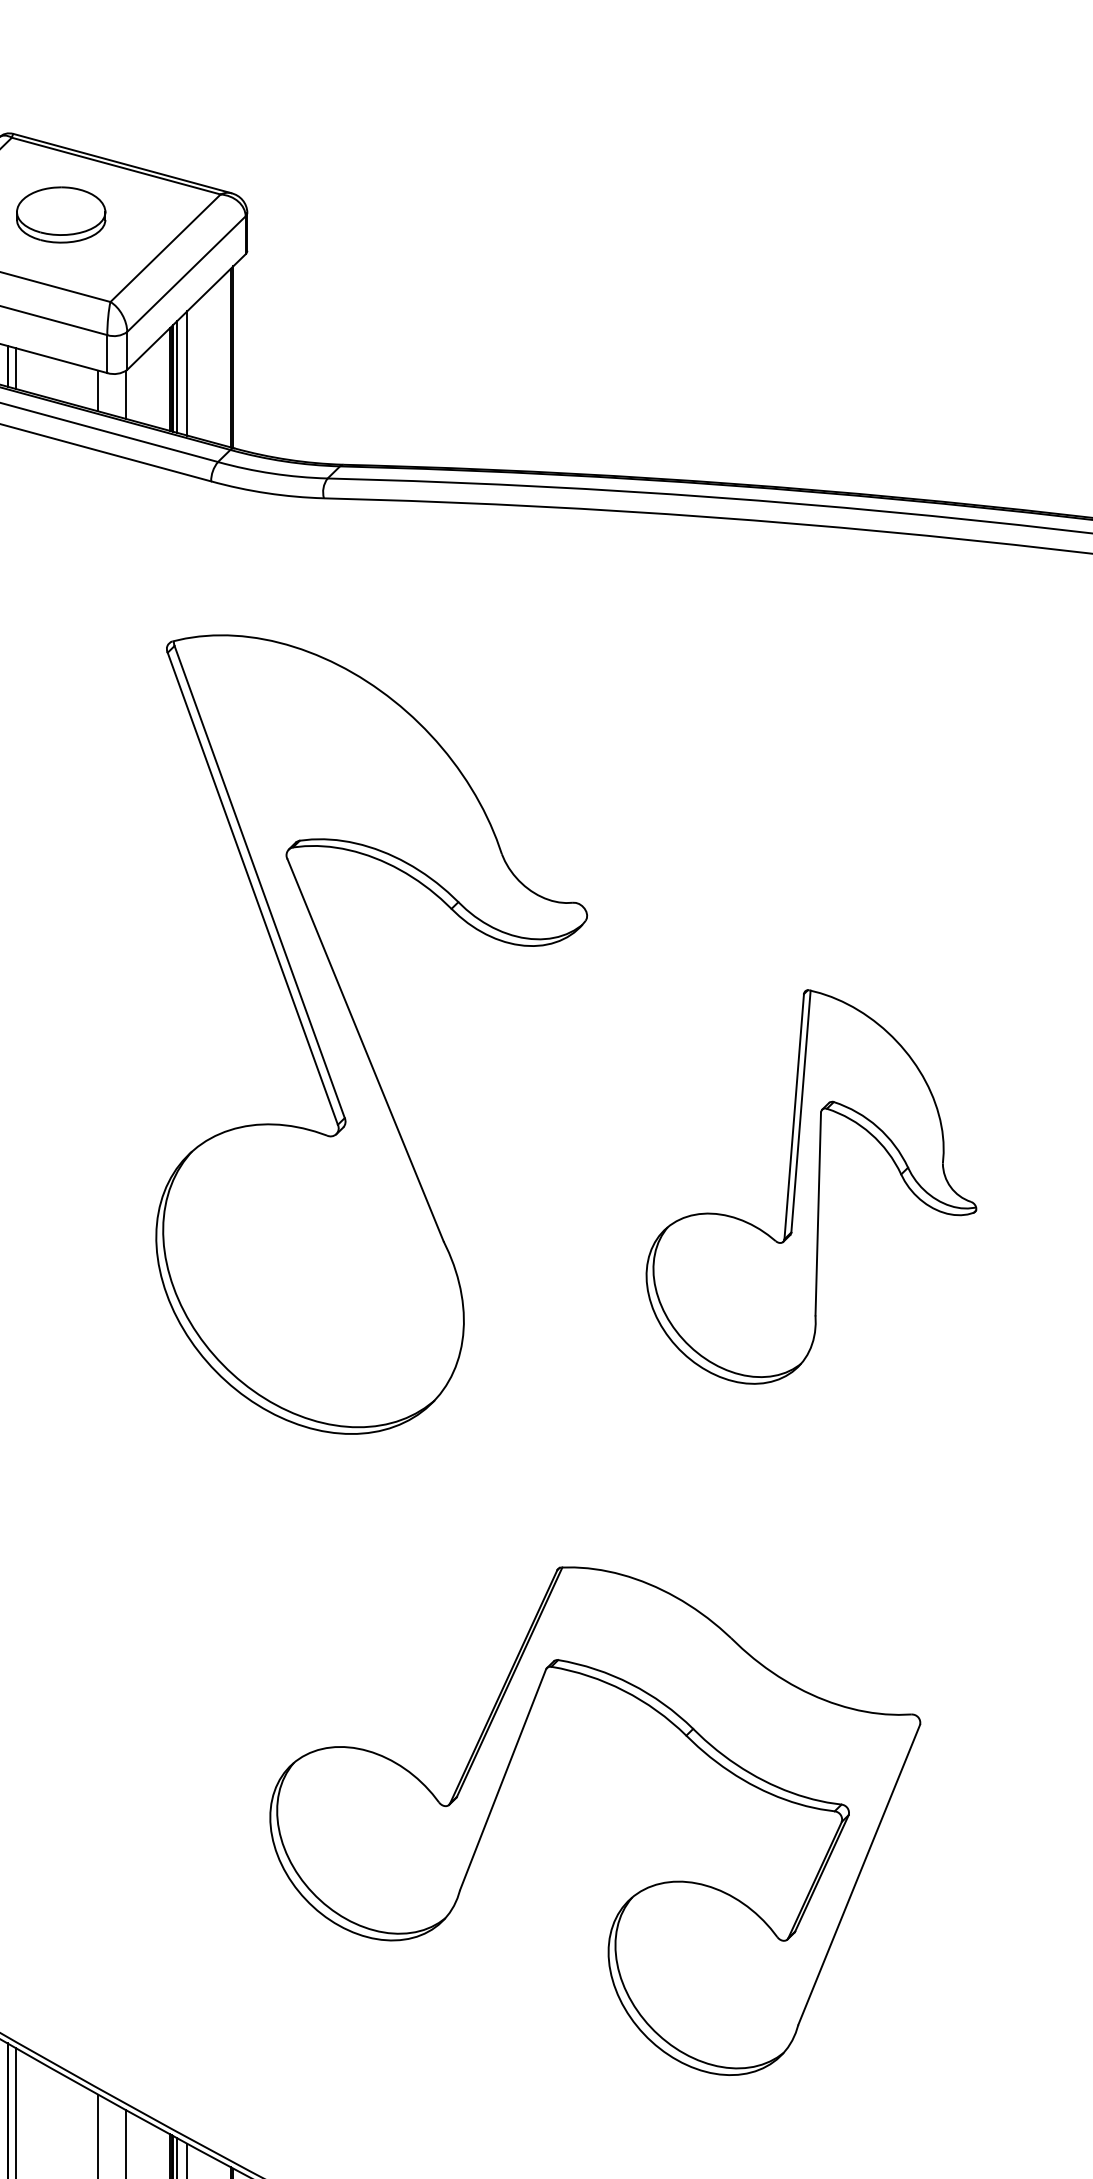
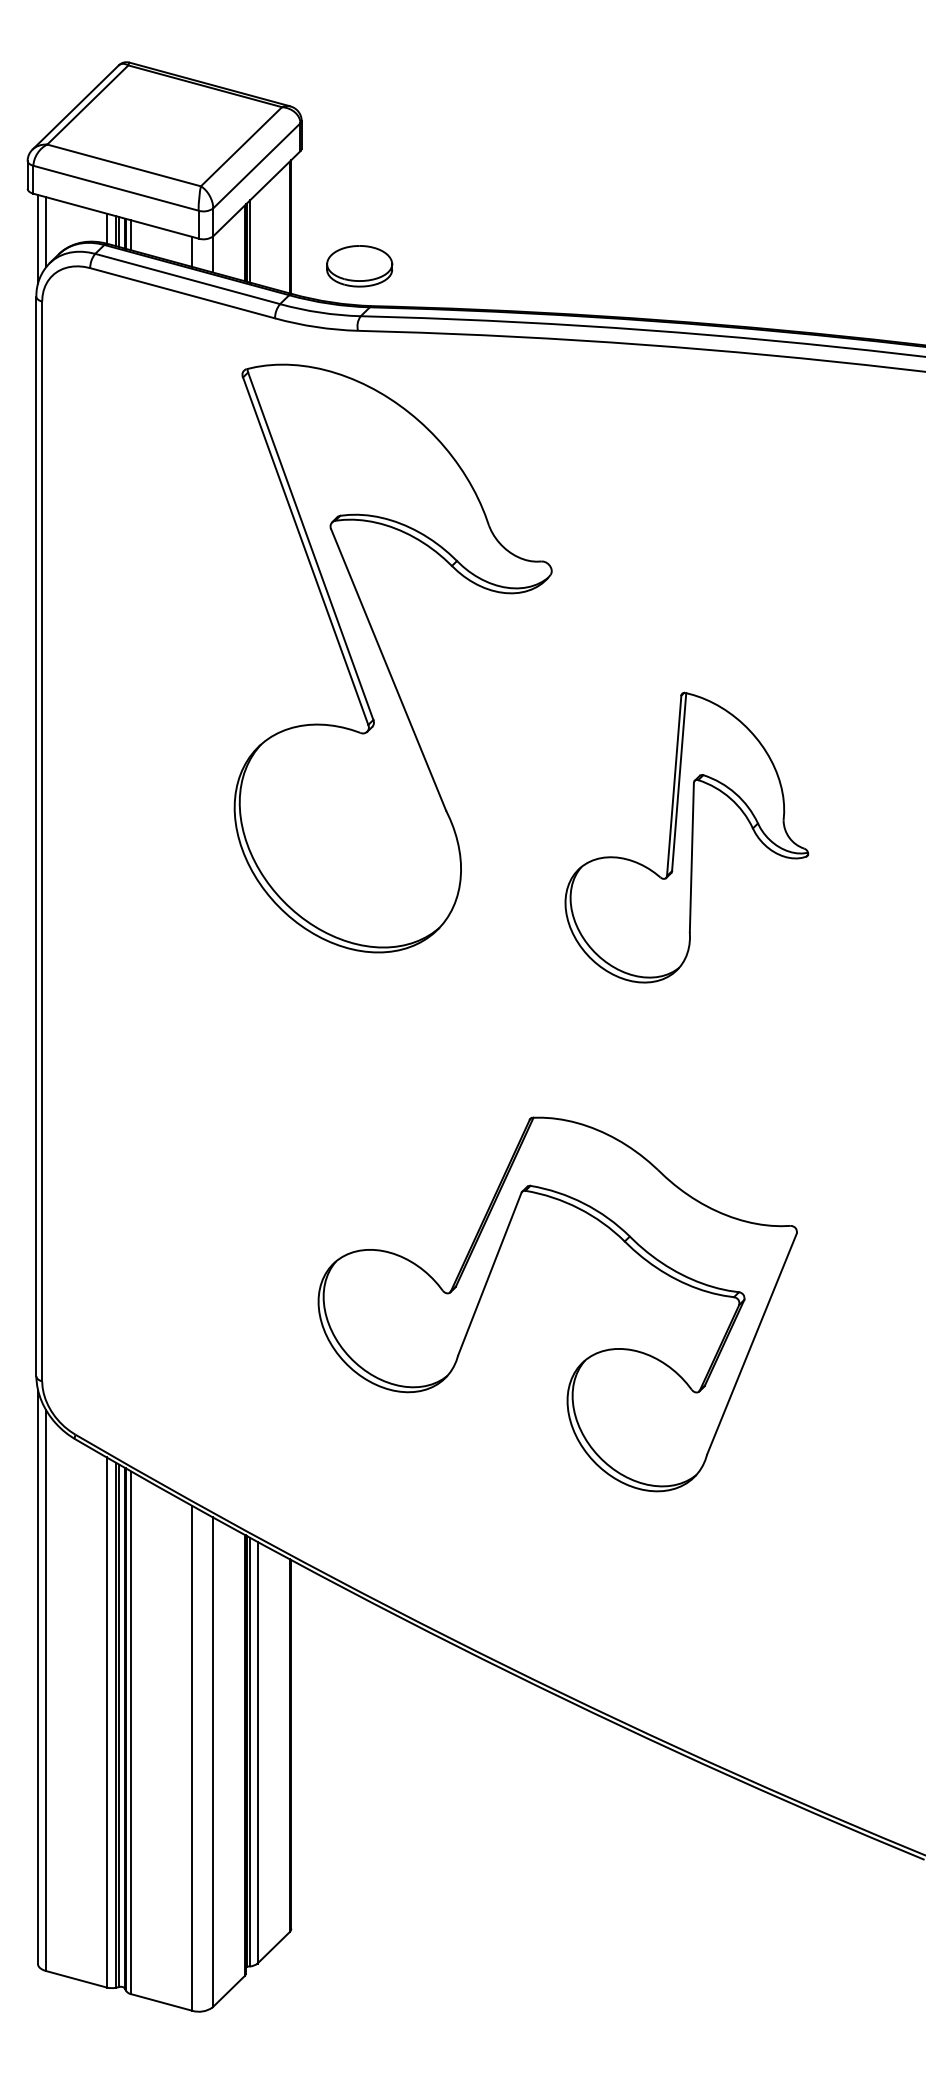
part: (60, 215) -> (359, 266), moved
line: (187, 372) -> (257, 238), removed
part: (362, 1038) -> (386, 661), moved
part: (810, 1186) -> (686, 837), moved

